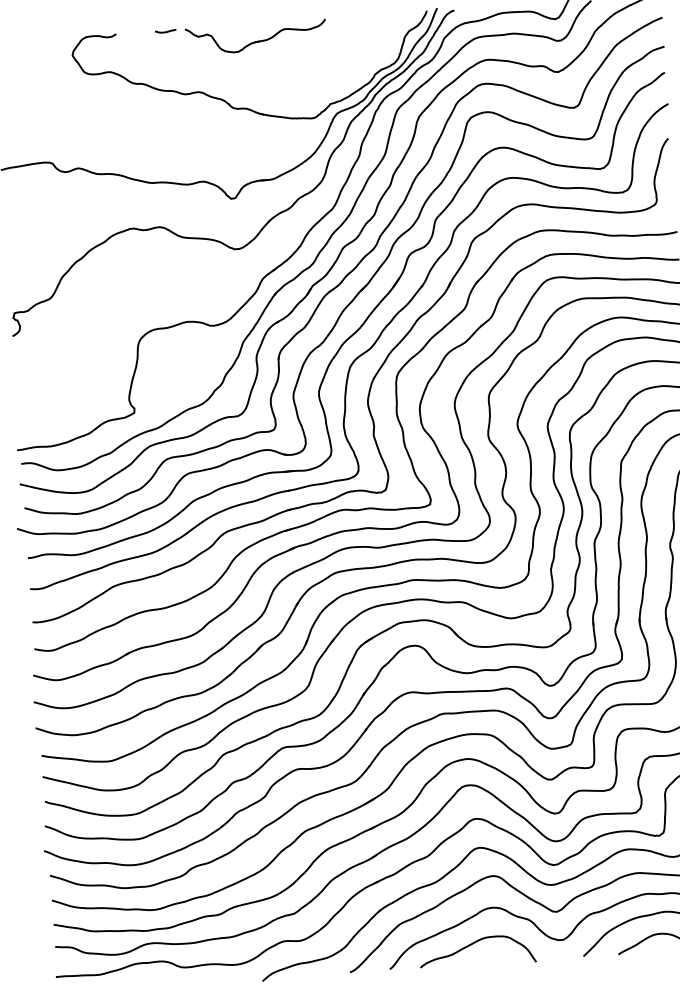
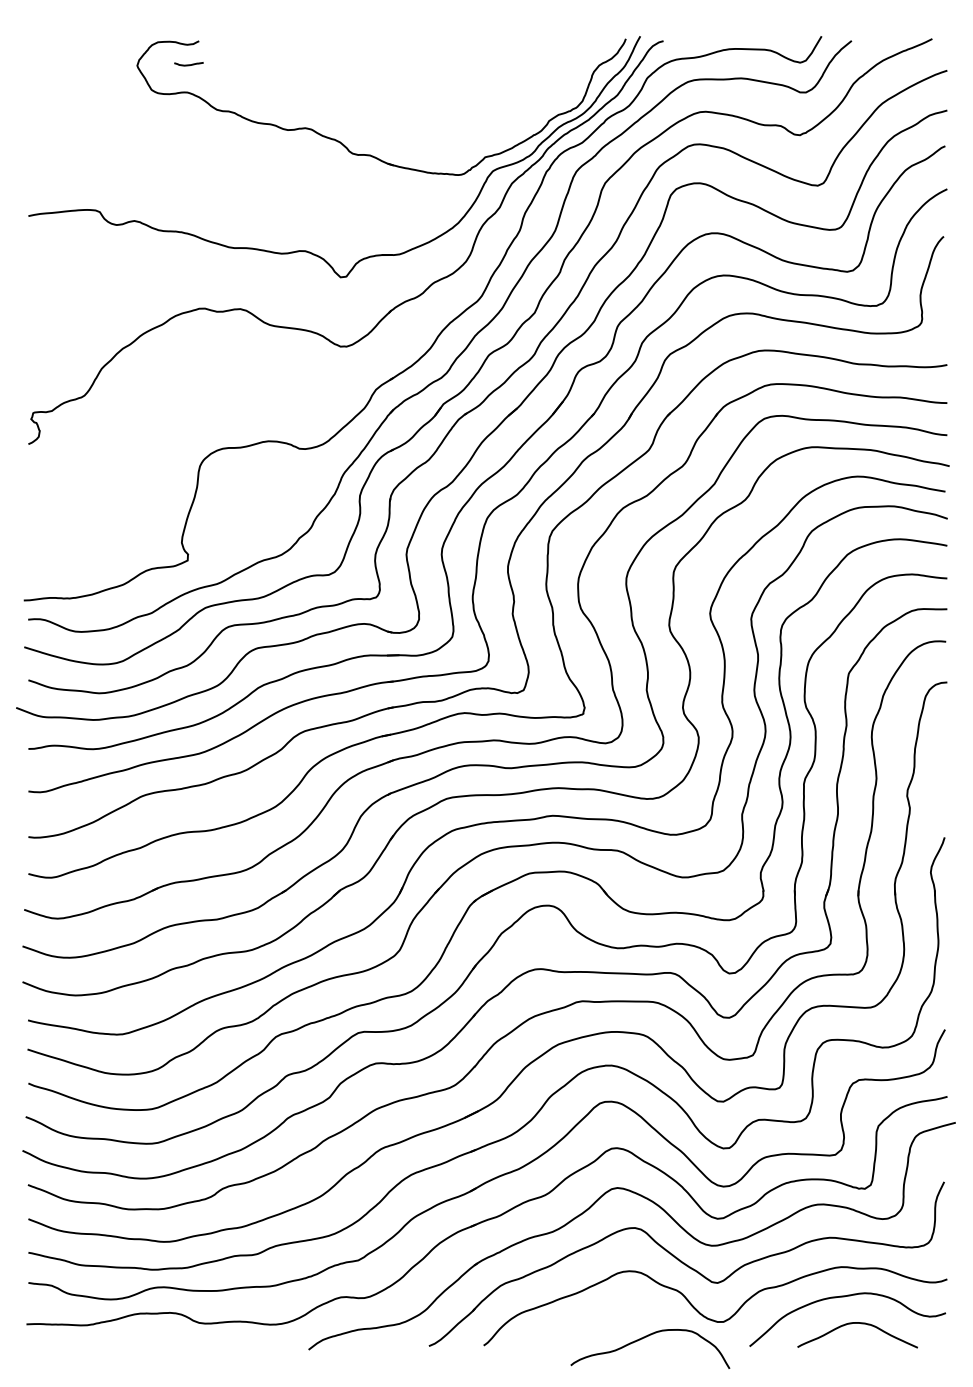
curve: (165, 31) -> (188, 64), moved
part: (255, 37) -> (389, 59), removed
curve: (472, 944) -> (644, 1338), moved

